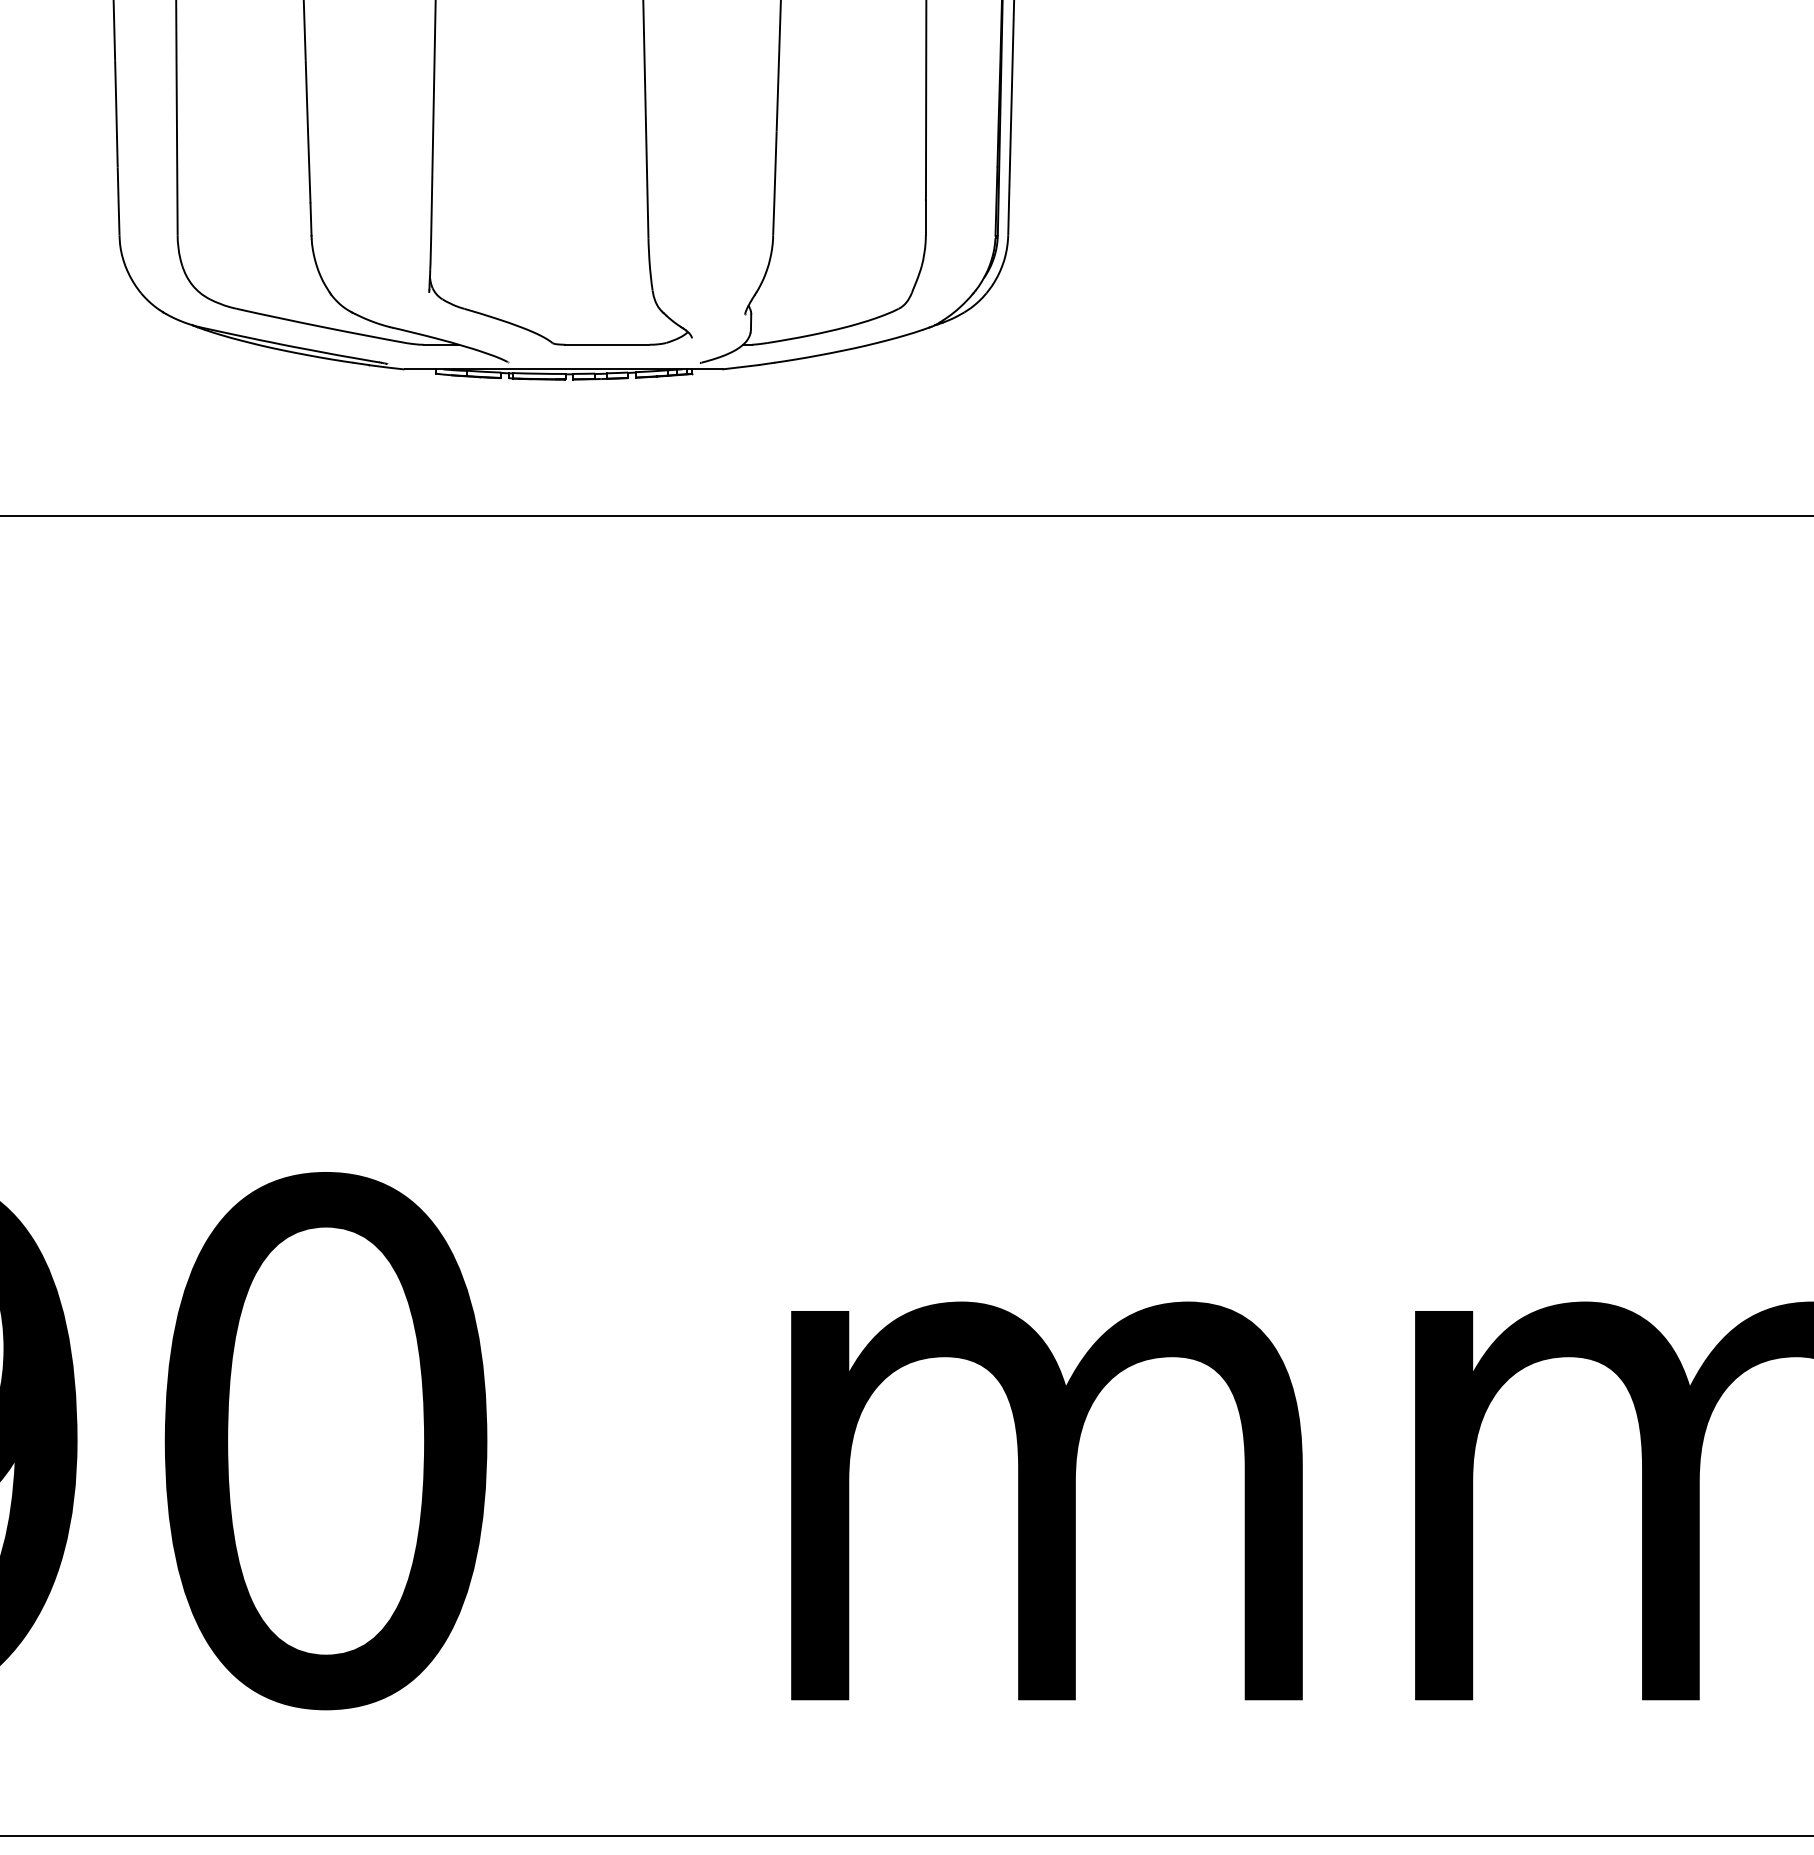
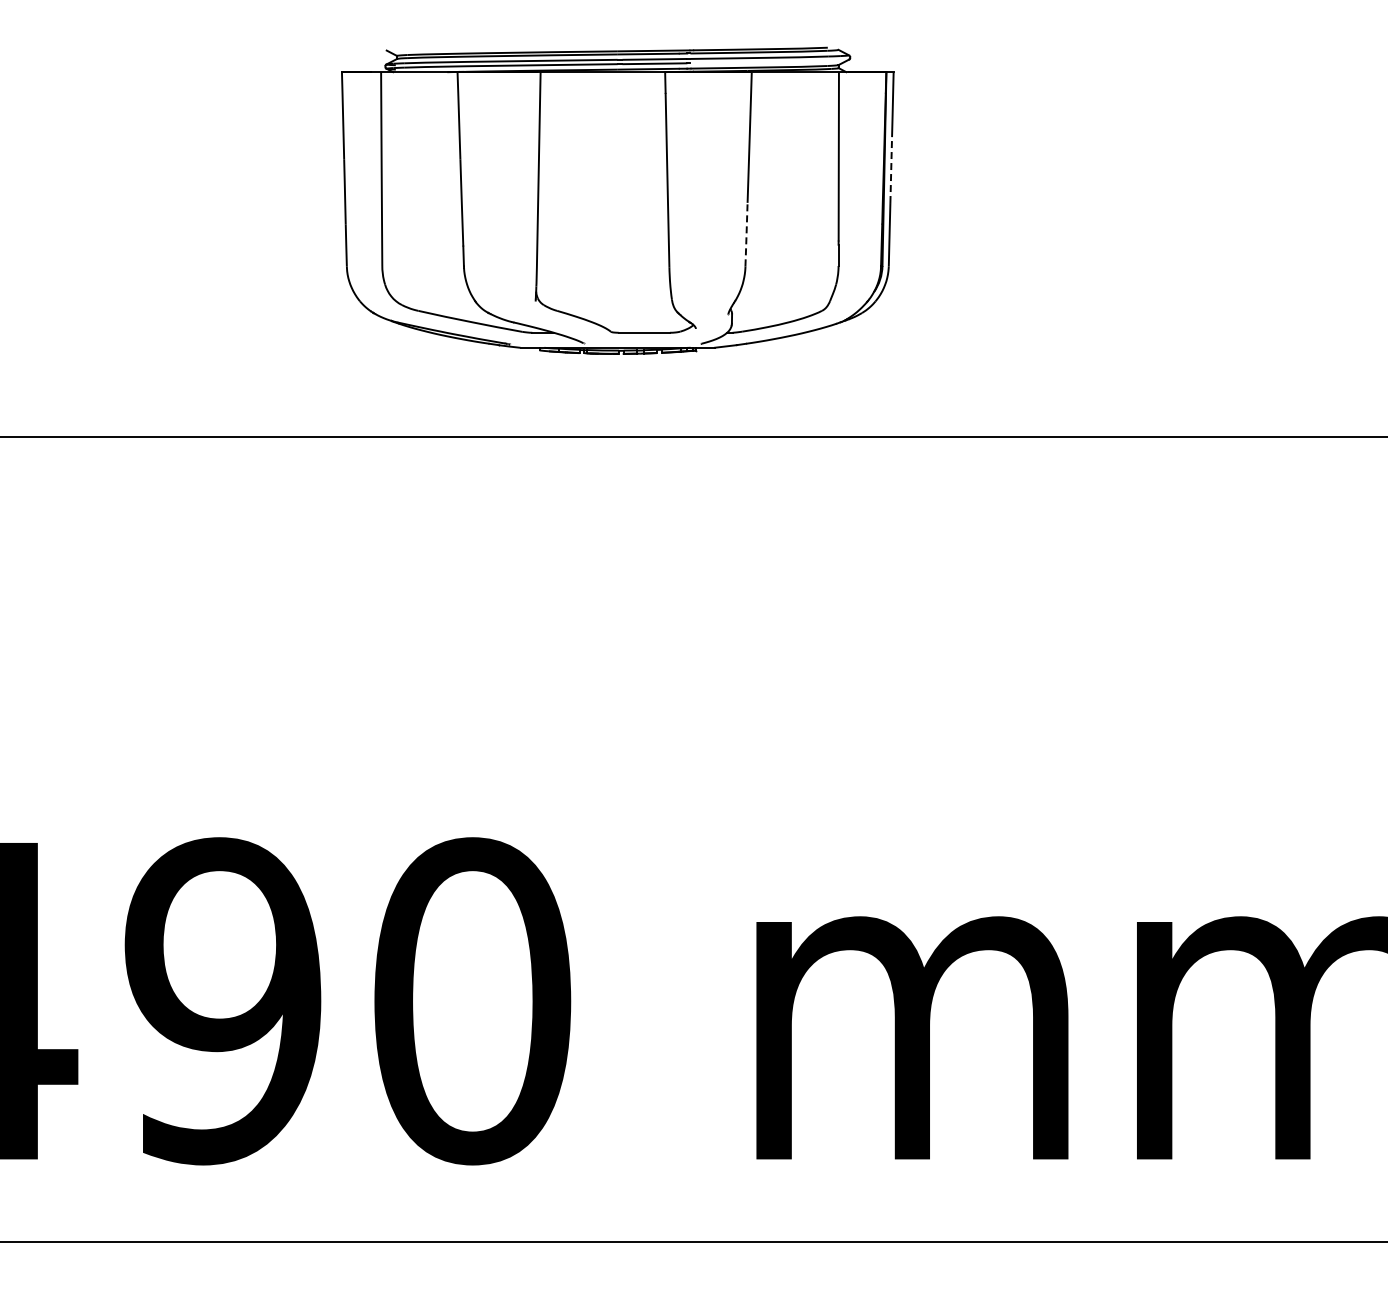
line: (1012, 78) -> (891, 170), solid -> dashed
line: (774, 183) -> (746, 234), solid -> dashed

